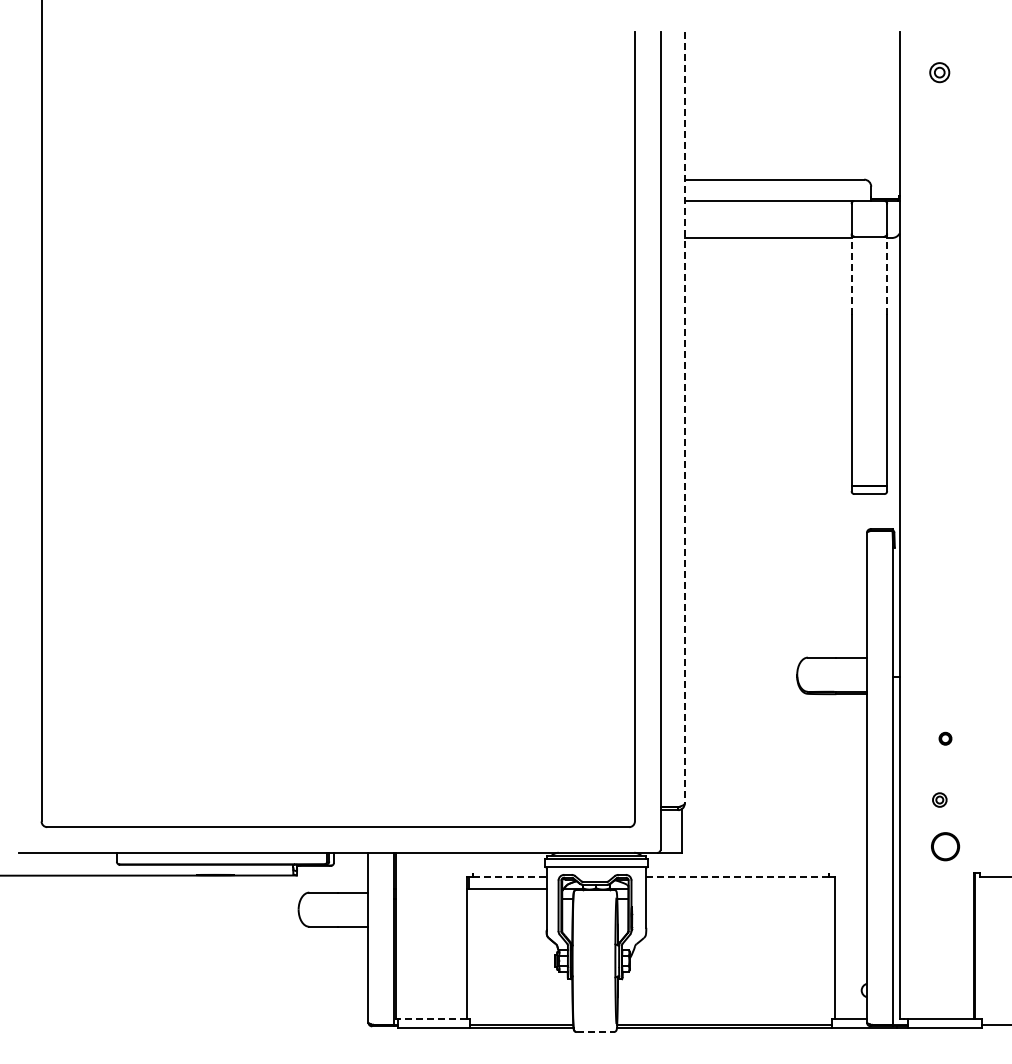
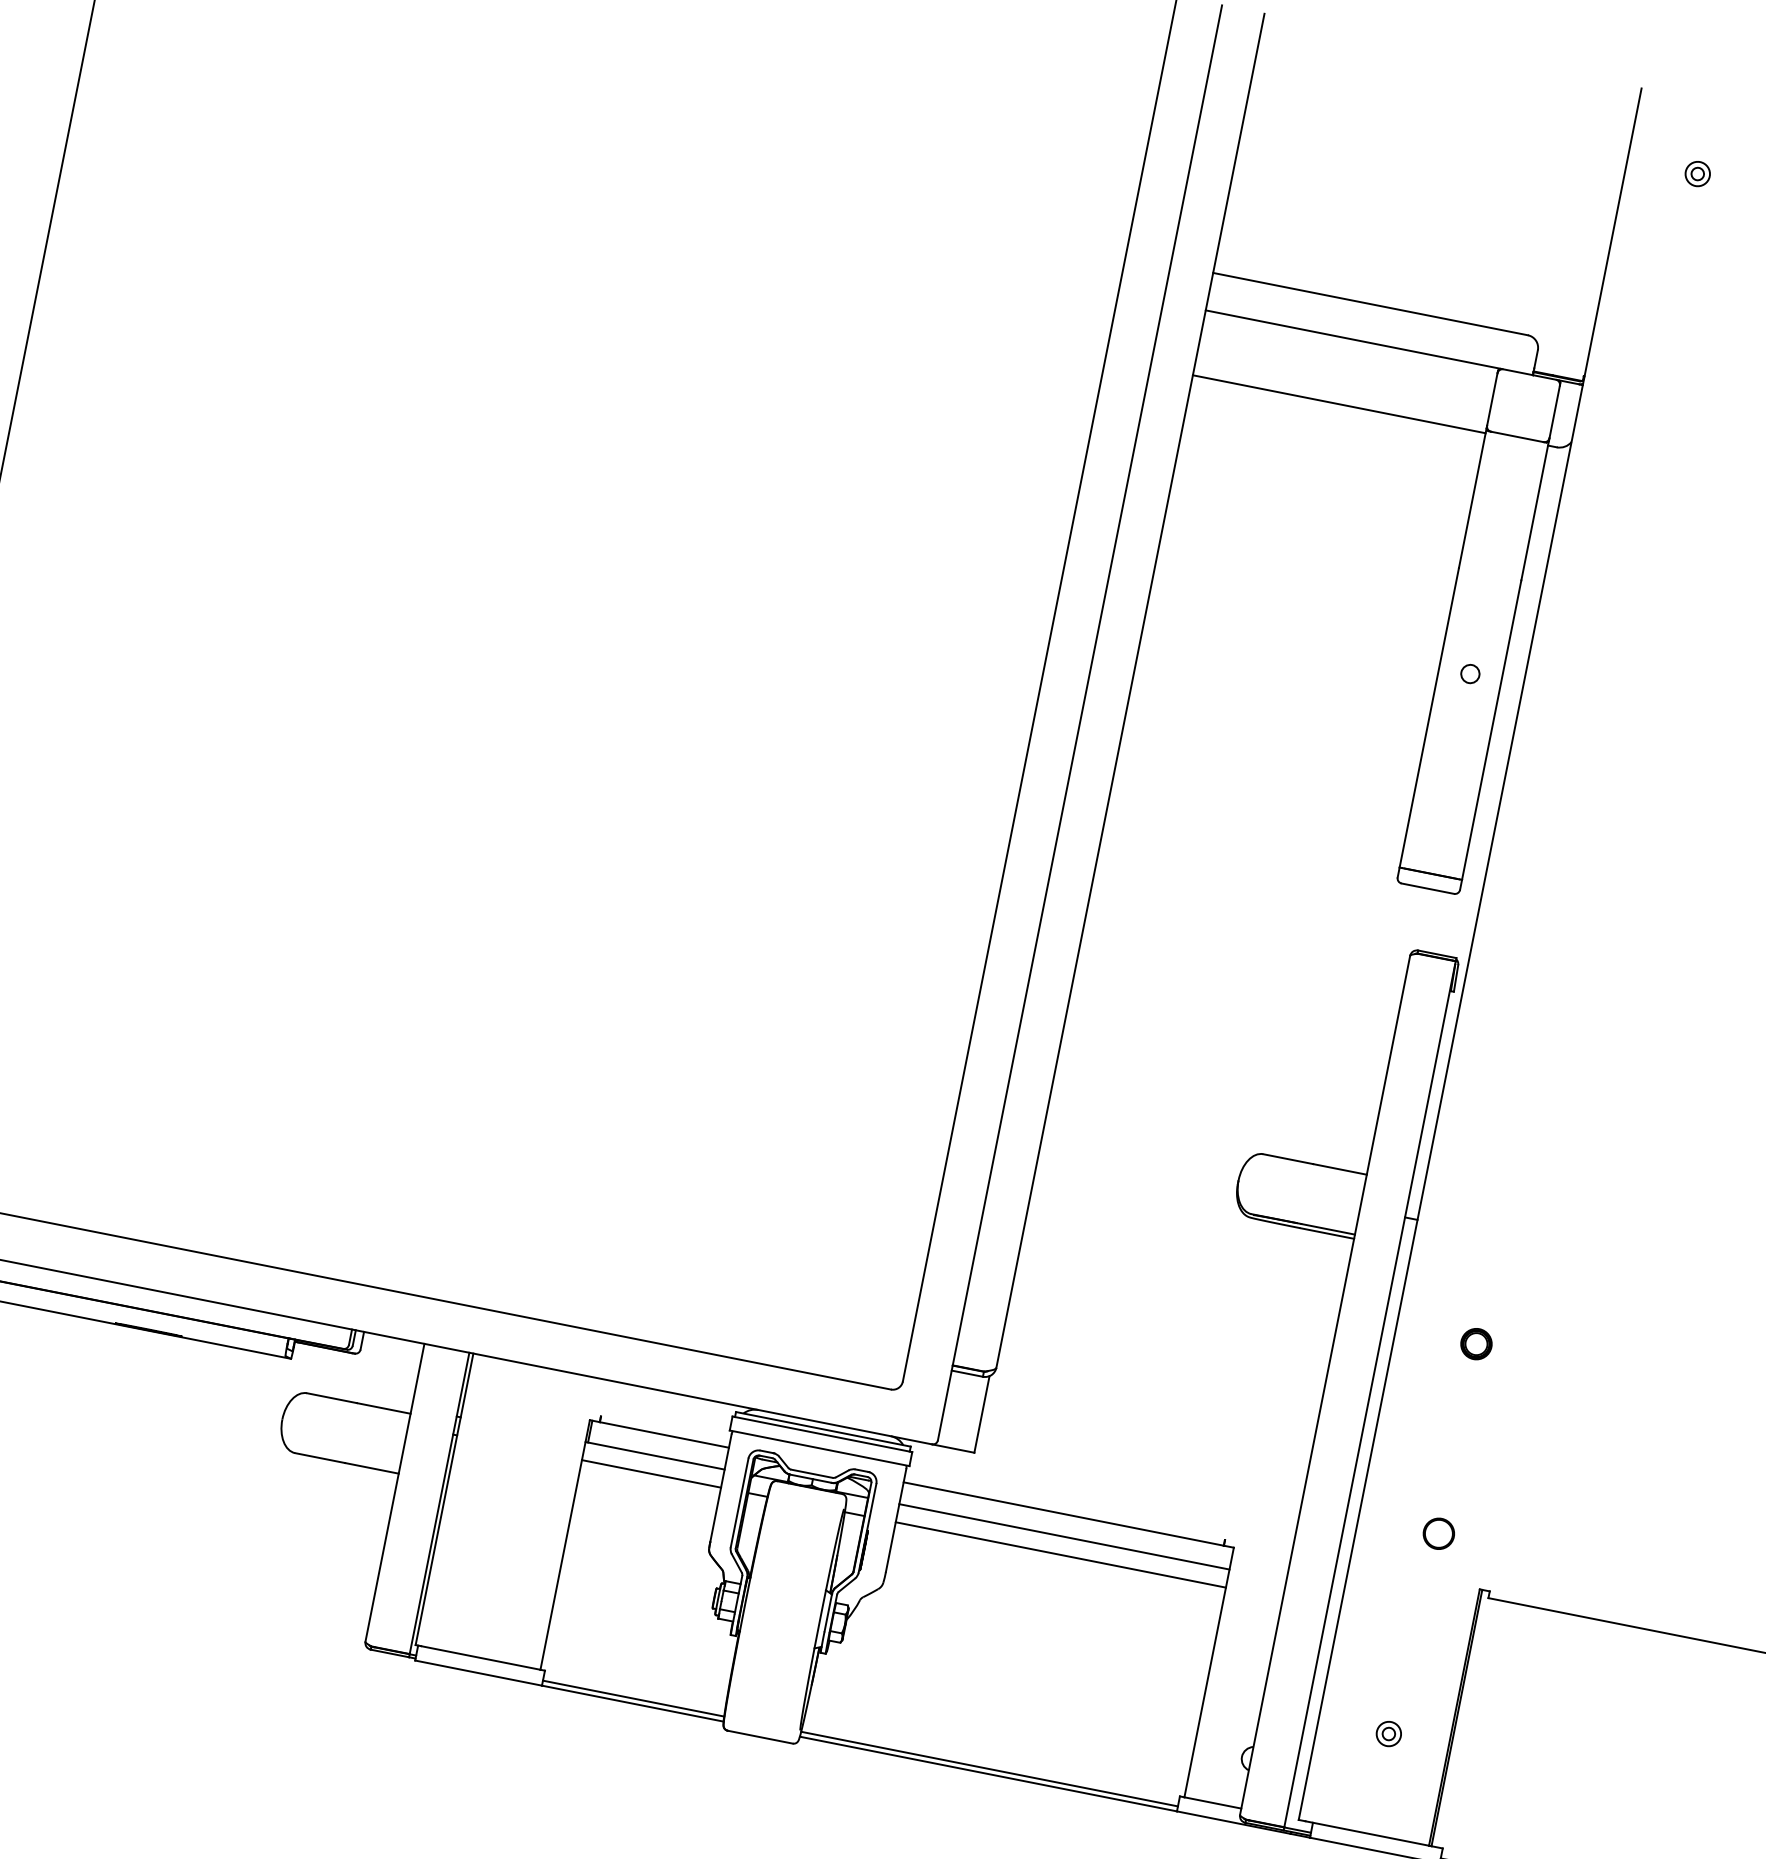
part: (939, 72) -> (1697, 173), size x0.71
line: (851, 274) -> (1472, 497), dashed -> solid
line: (887, 274) -> (1535, 509), dashed -> solid
circle: (869, 371) -> (1470, 673), added
line: (684, 417) -> (1130, 690), dashed -> solid
part: (945, 738) -> (1476, 1343), size x1.43
part: (939, 799) -> (1388, 1732), moved
circle: (945, 846) -> (1439, 1533), size x0.62
line: (509, 876) -> (663, 1434), dashed -> solid
line: (738, 876) -> (1065, 1514), dashed -> solid
line: (740, 889) -> (1064, 1537), added
line: (506, 899) -> (650, 1473), added
line: (740, 899) -> (1060, 1555), added
line: (432, 1018) -> (479, 1656), dashed -> solid
line: (595, 1032) -> (760, 1737), dashed -> solid

